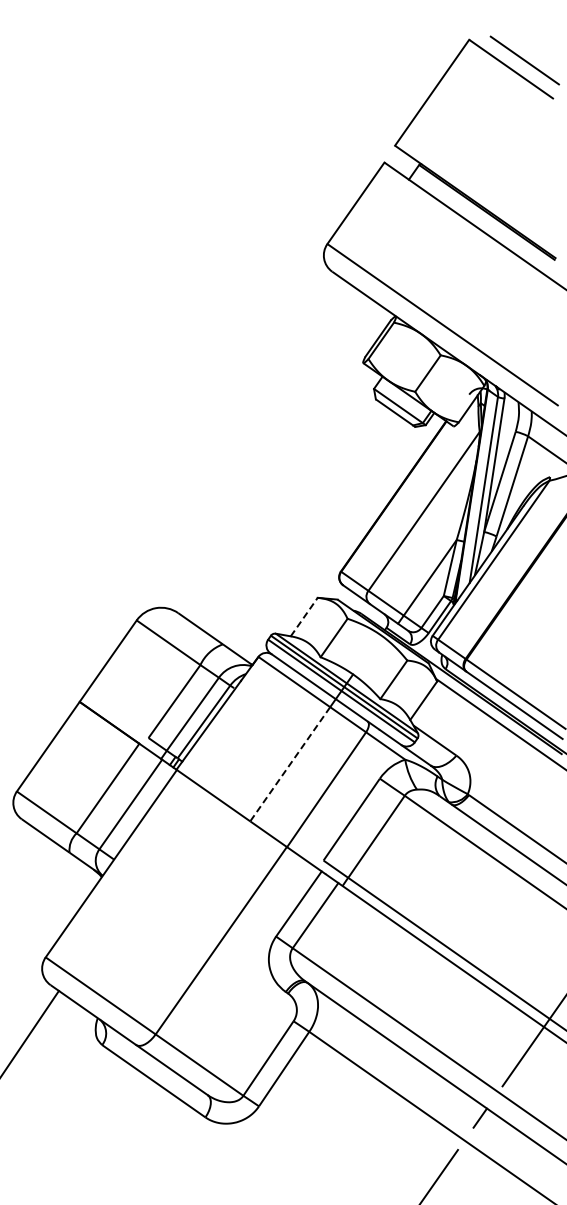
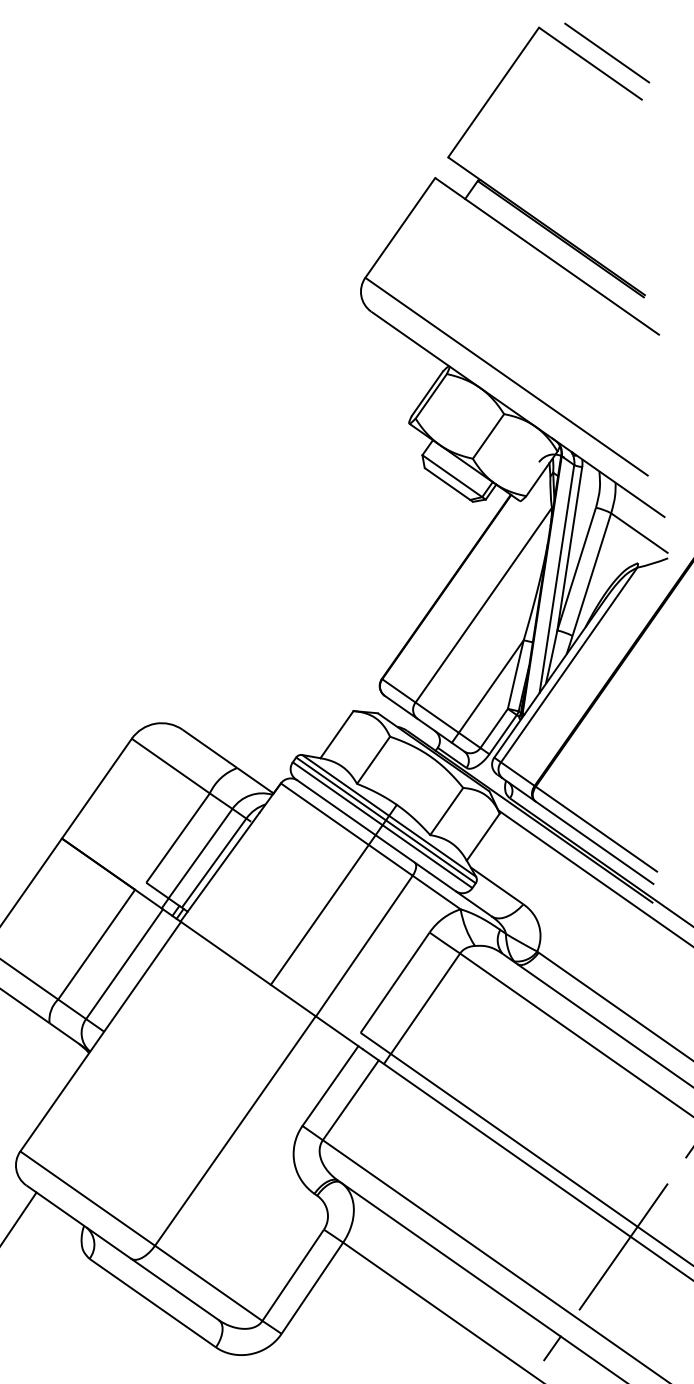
line: (304, 616) -> (337, 733), dashed -> solid
line: (290, 764) -> (320, 915), dashed -> solid

